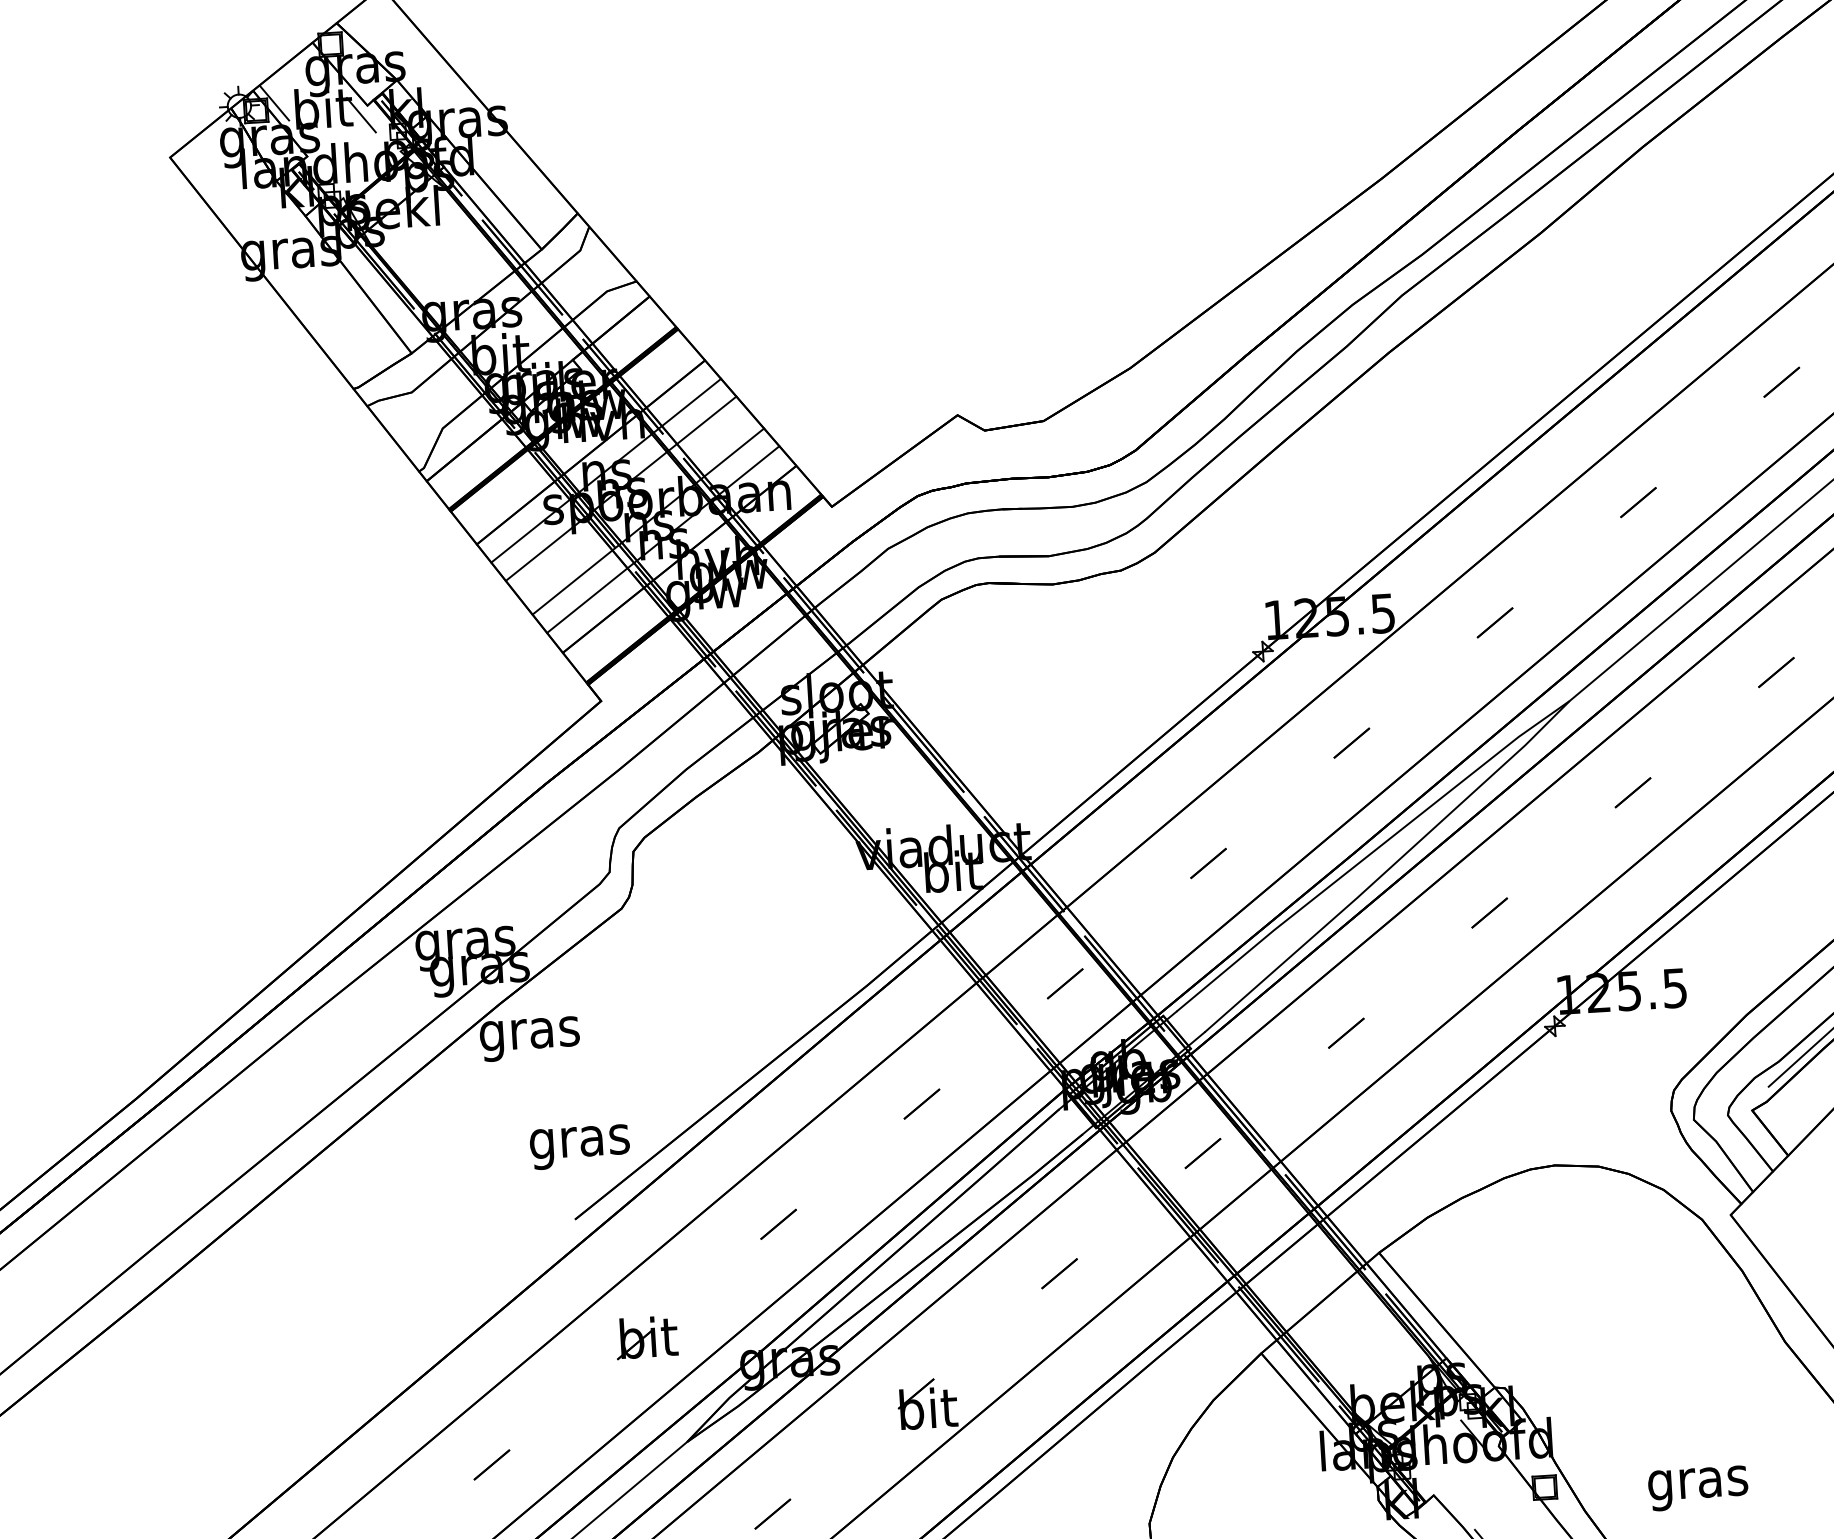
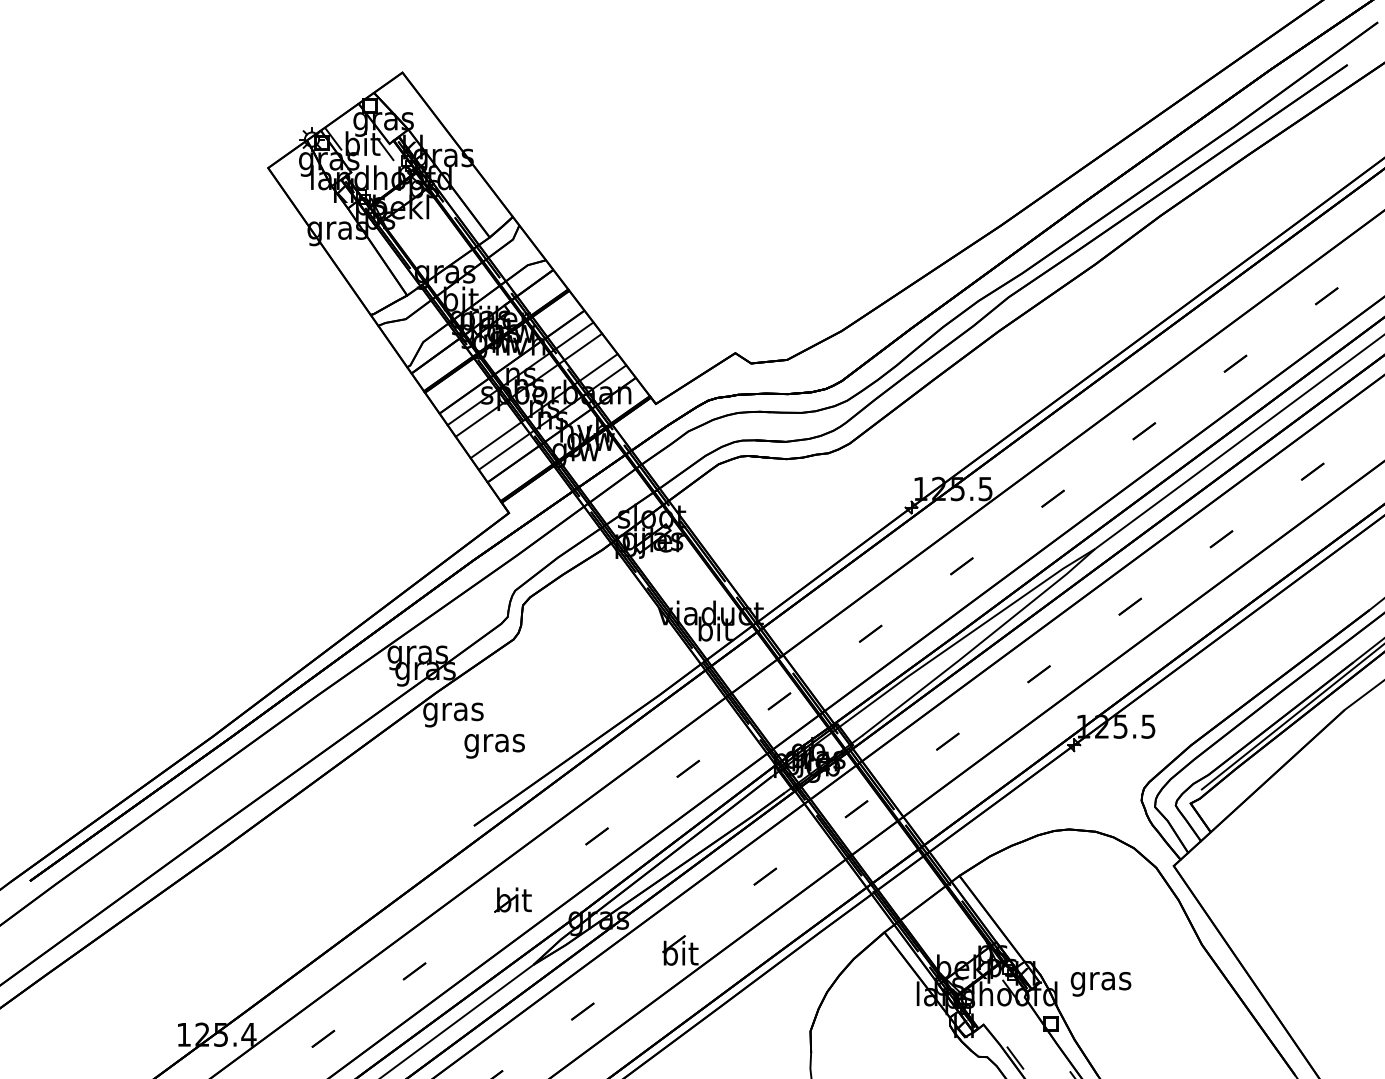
text: (579, 1147) -> (494, 746), moved
text: (1697, 1488) -> (1100, 984), moved

